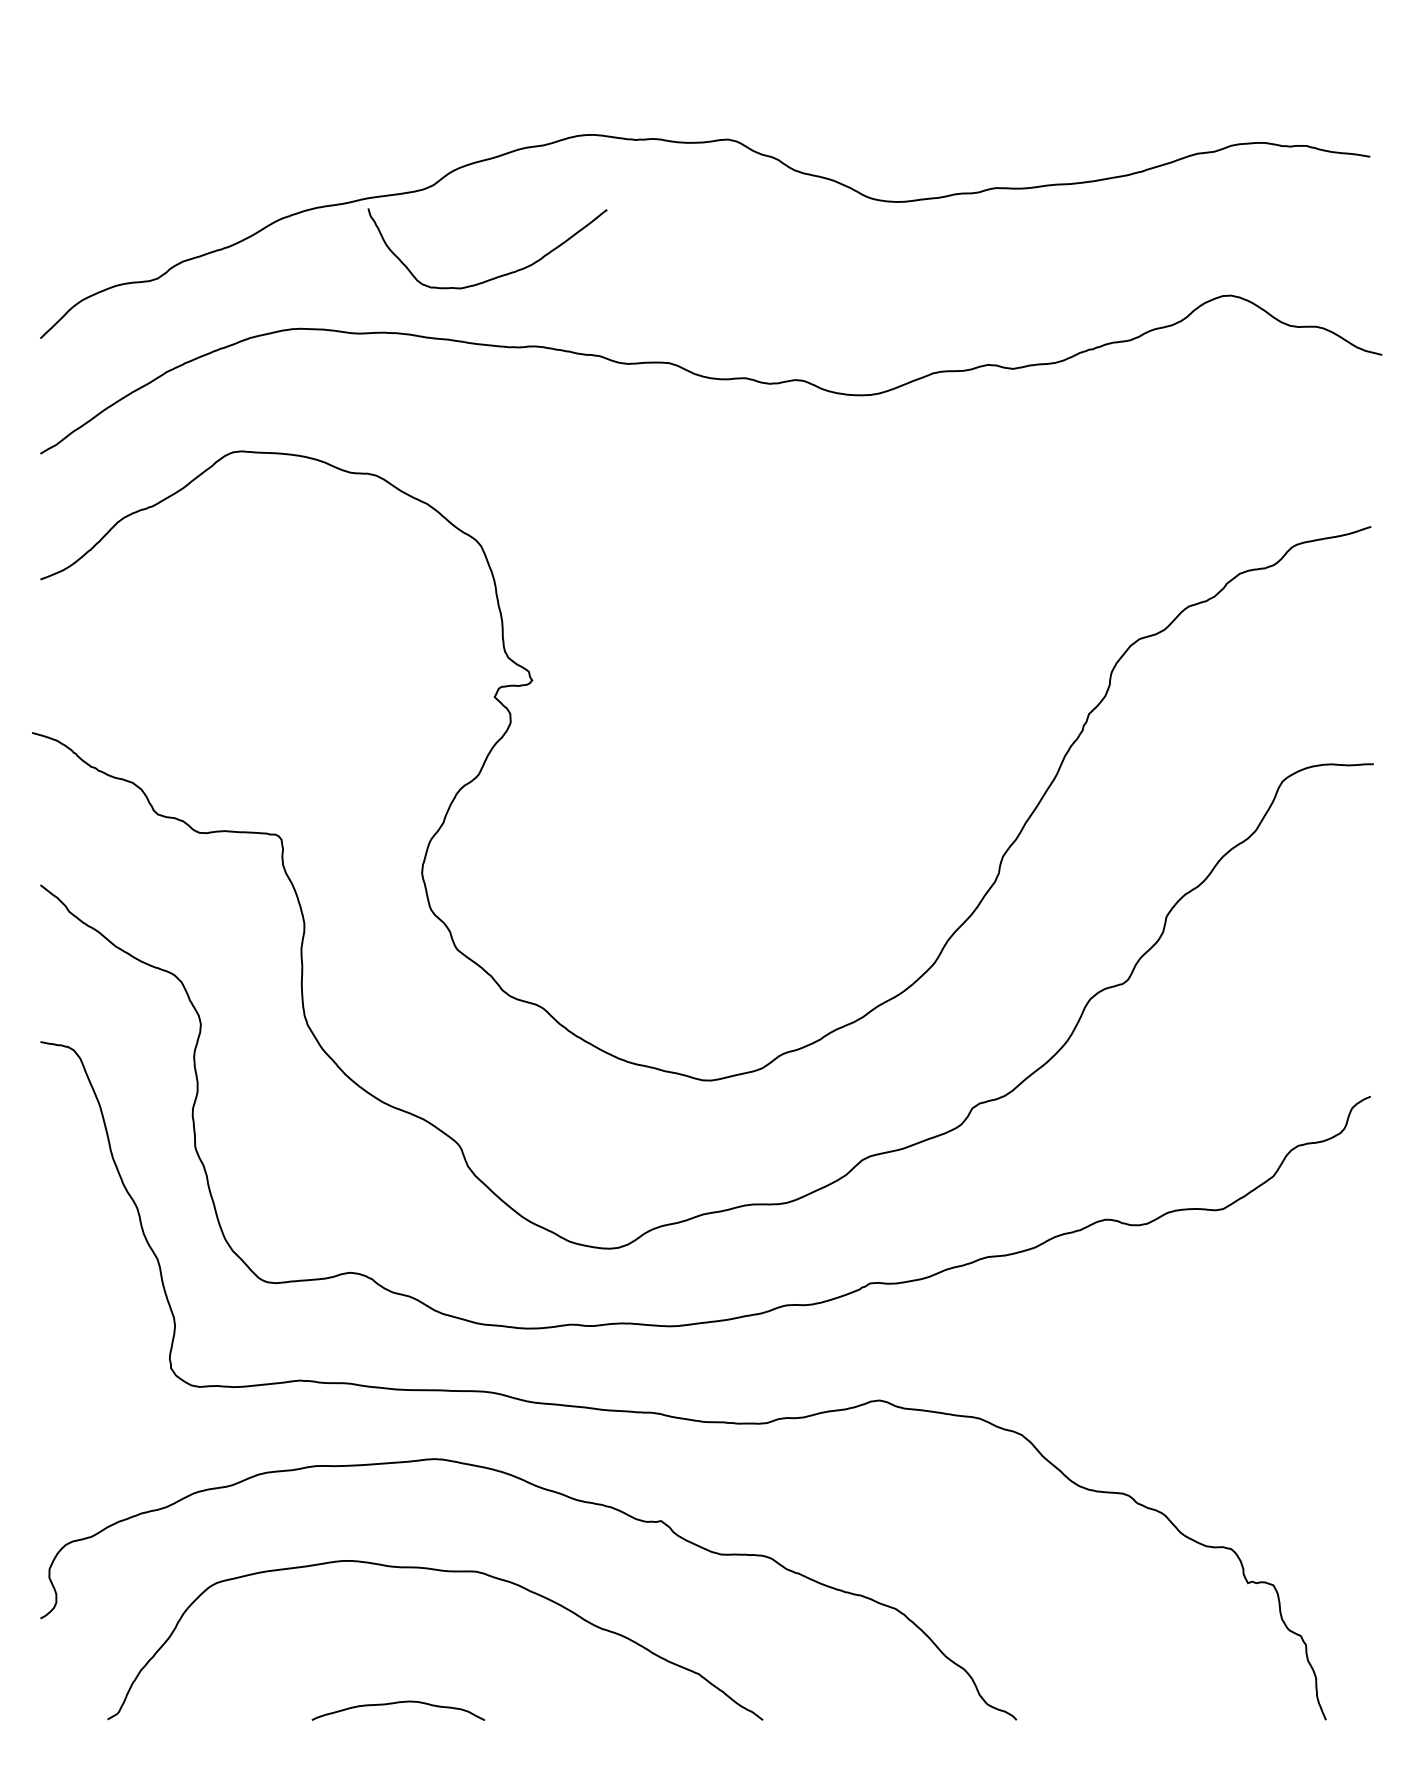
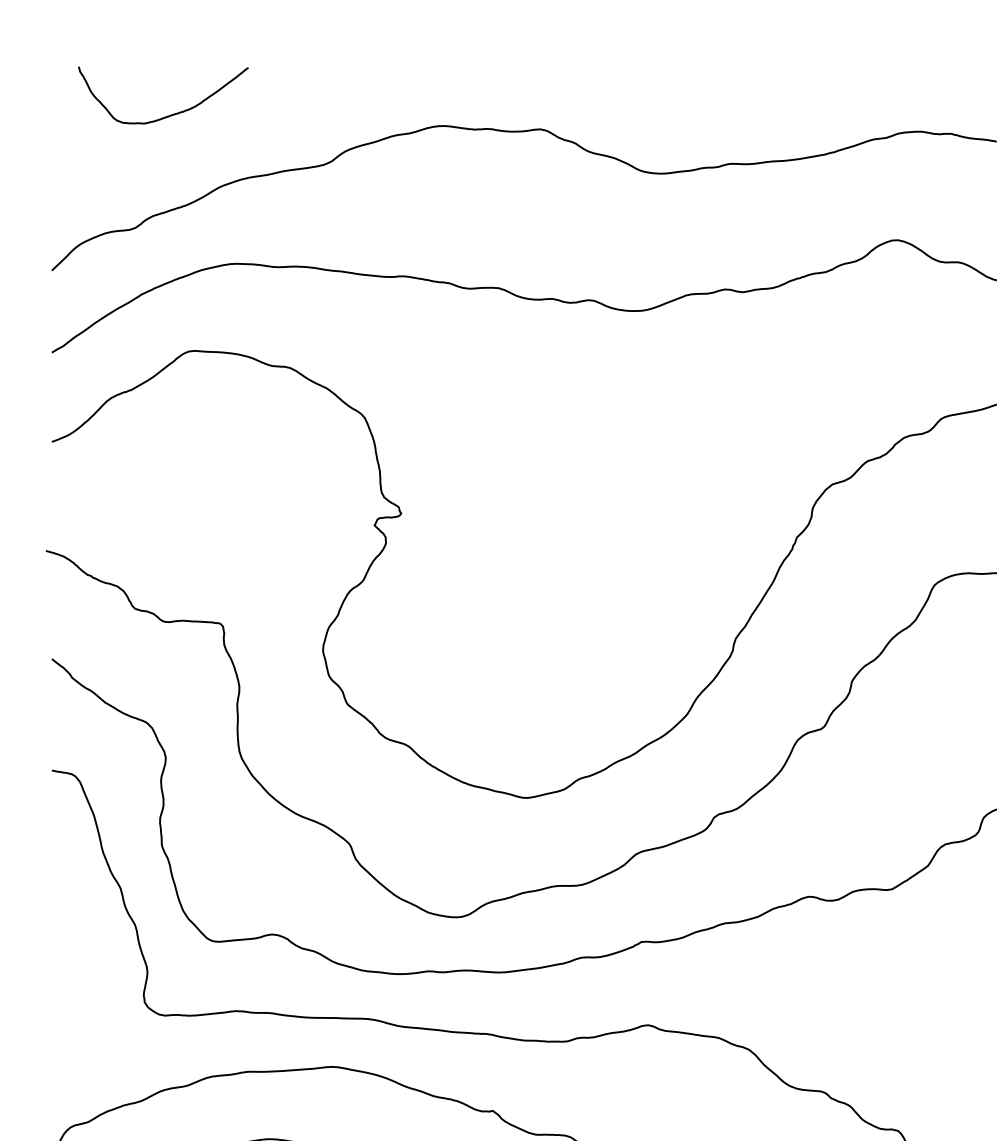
curve: (496, 276) -> (169, 115), moved

